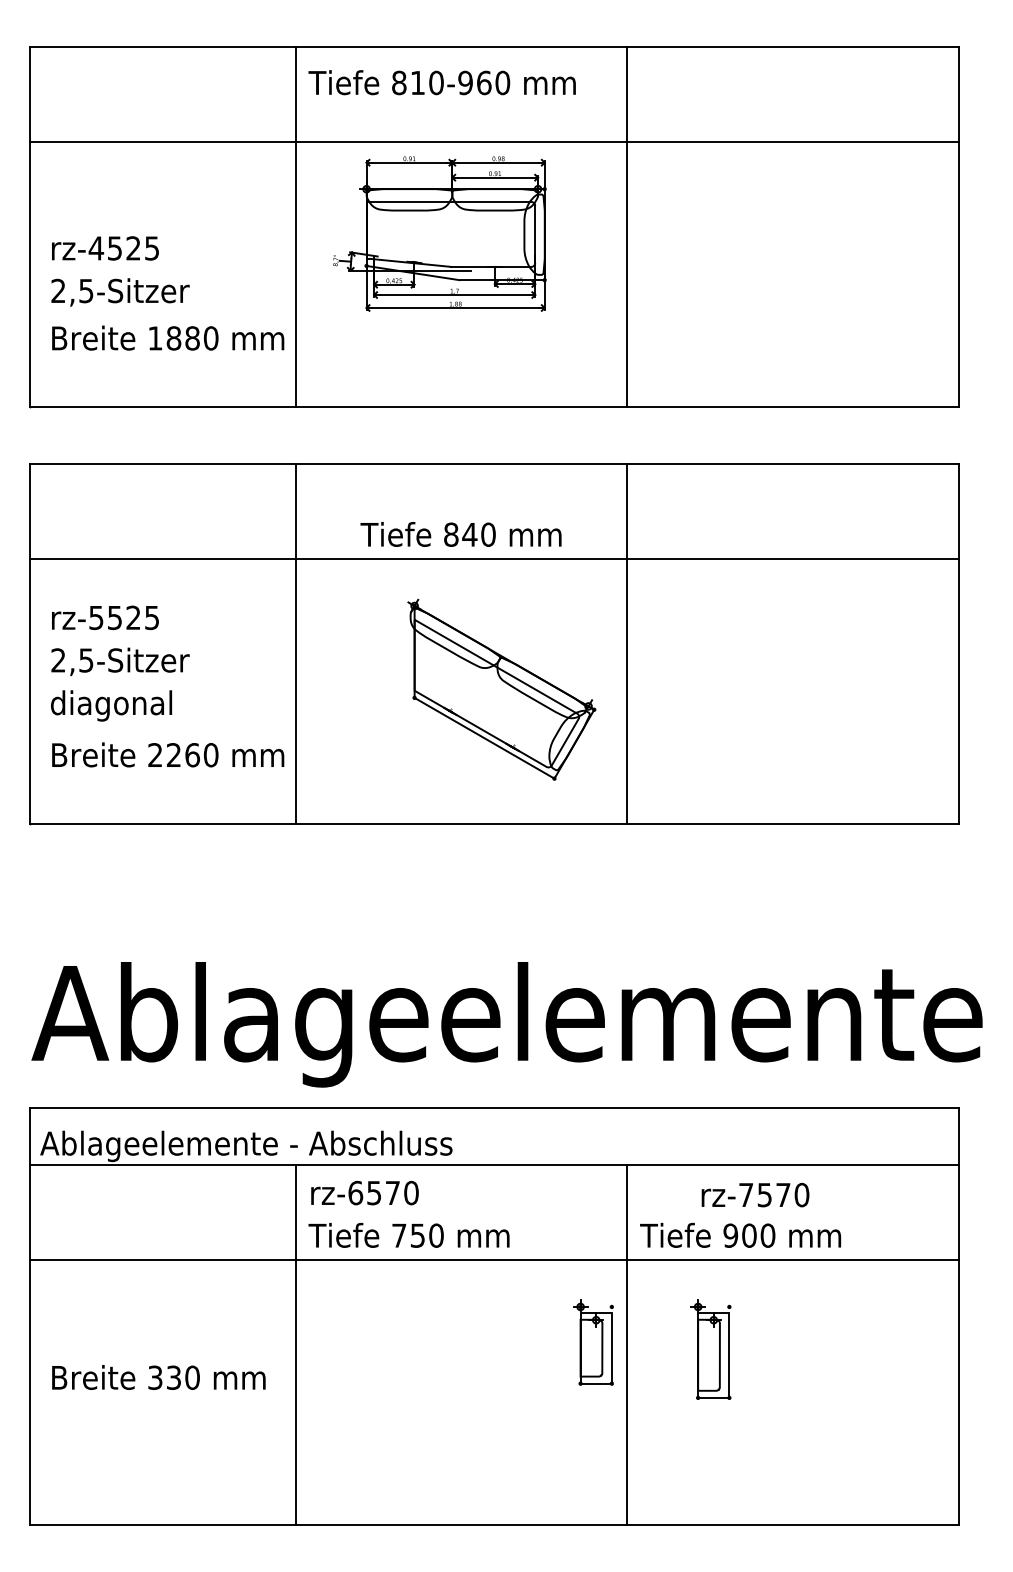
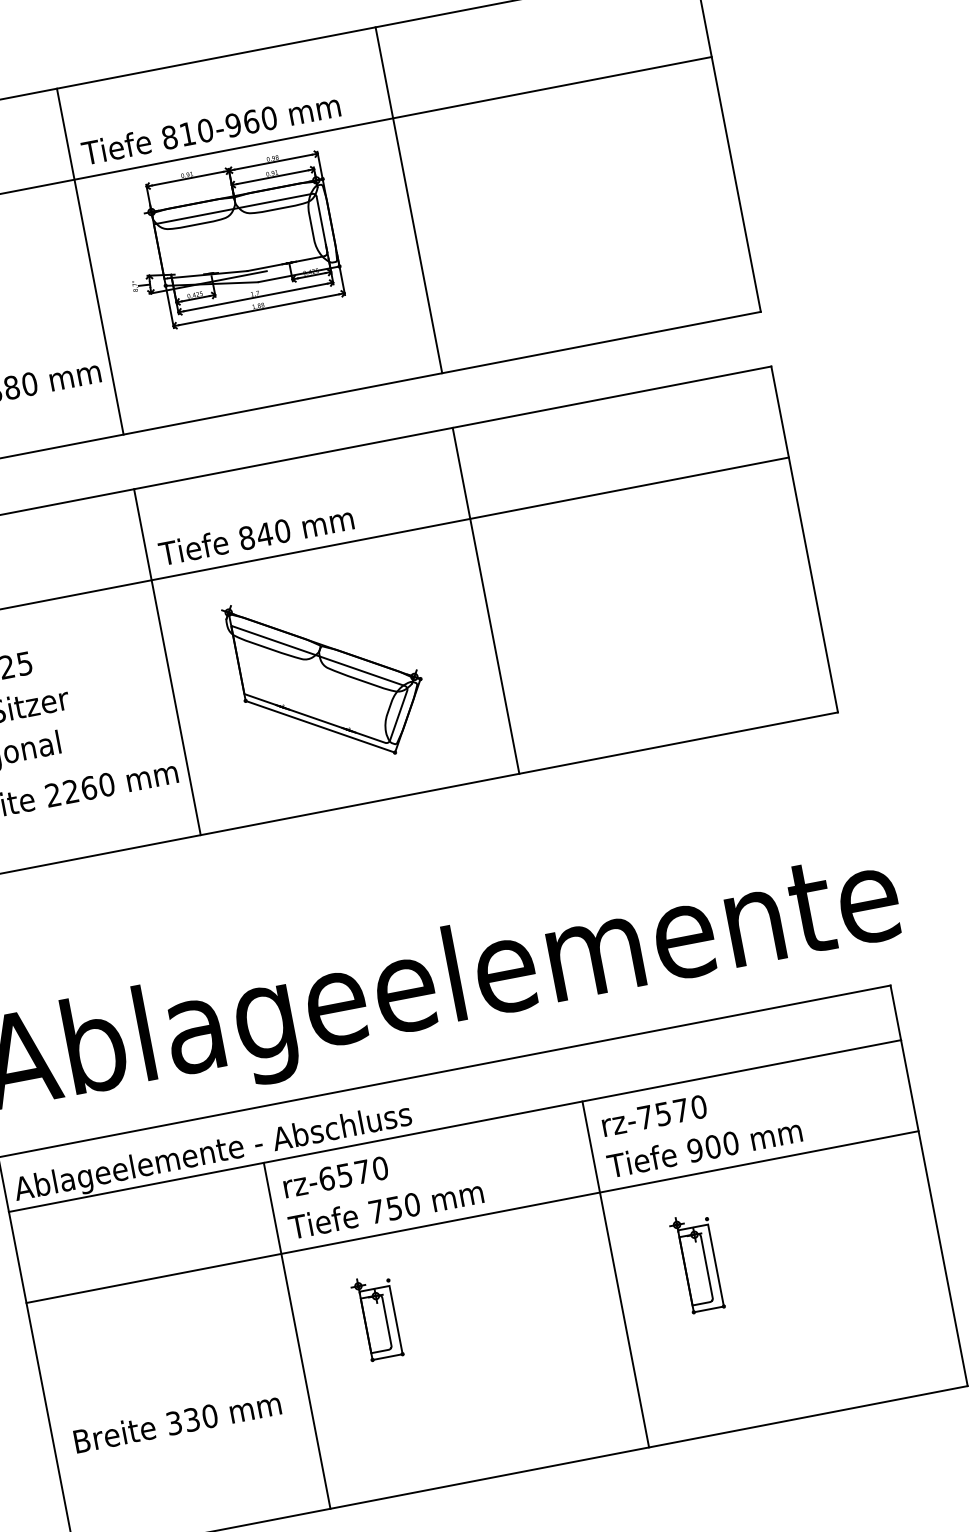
text: (441, 82) -> (210, 129), moved
text: (460, 534) -> (255, 536), moved
part: (501, 689) -> (327, 676), moved
text: (755, 1195) -> (654, 1116), moved
part: (593, 1342) -> (377, 1318), moved
text: (158, 1377) -> (177, 1422), moved

